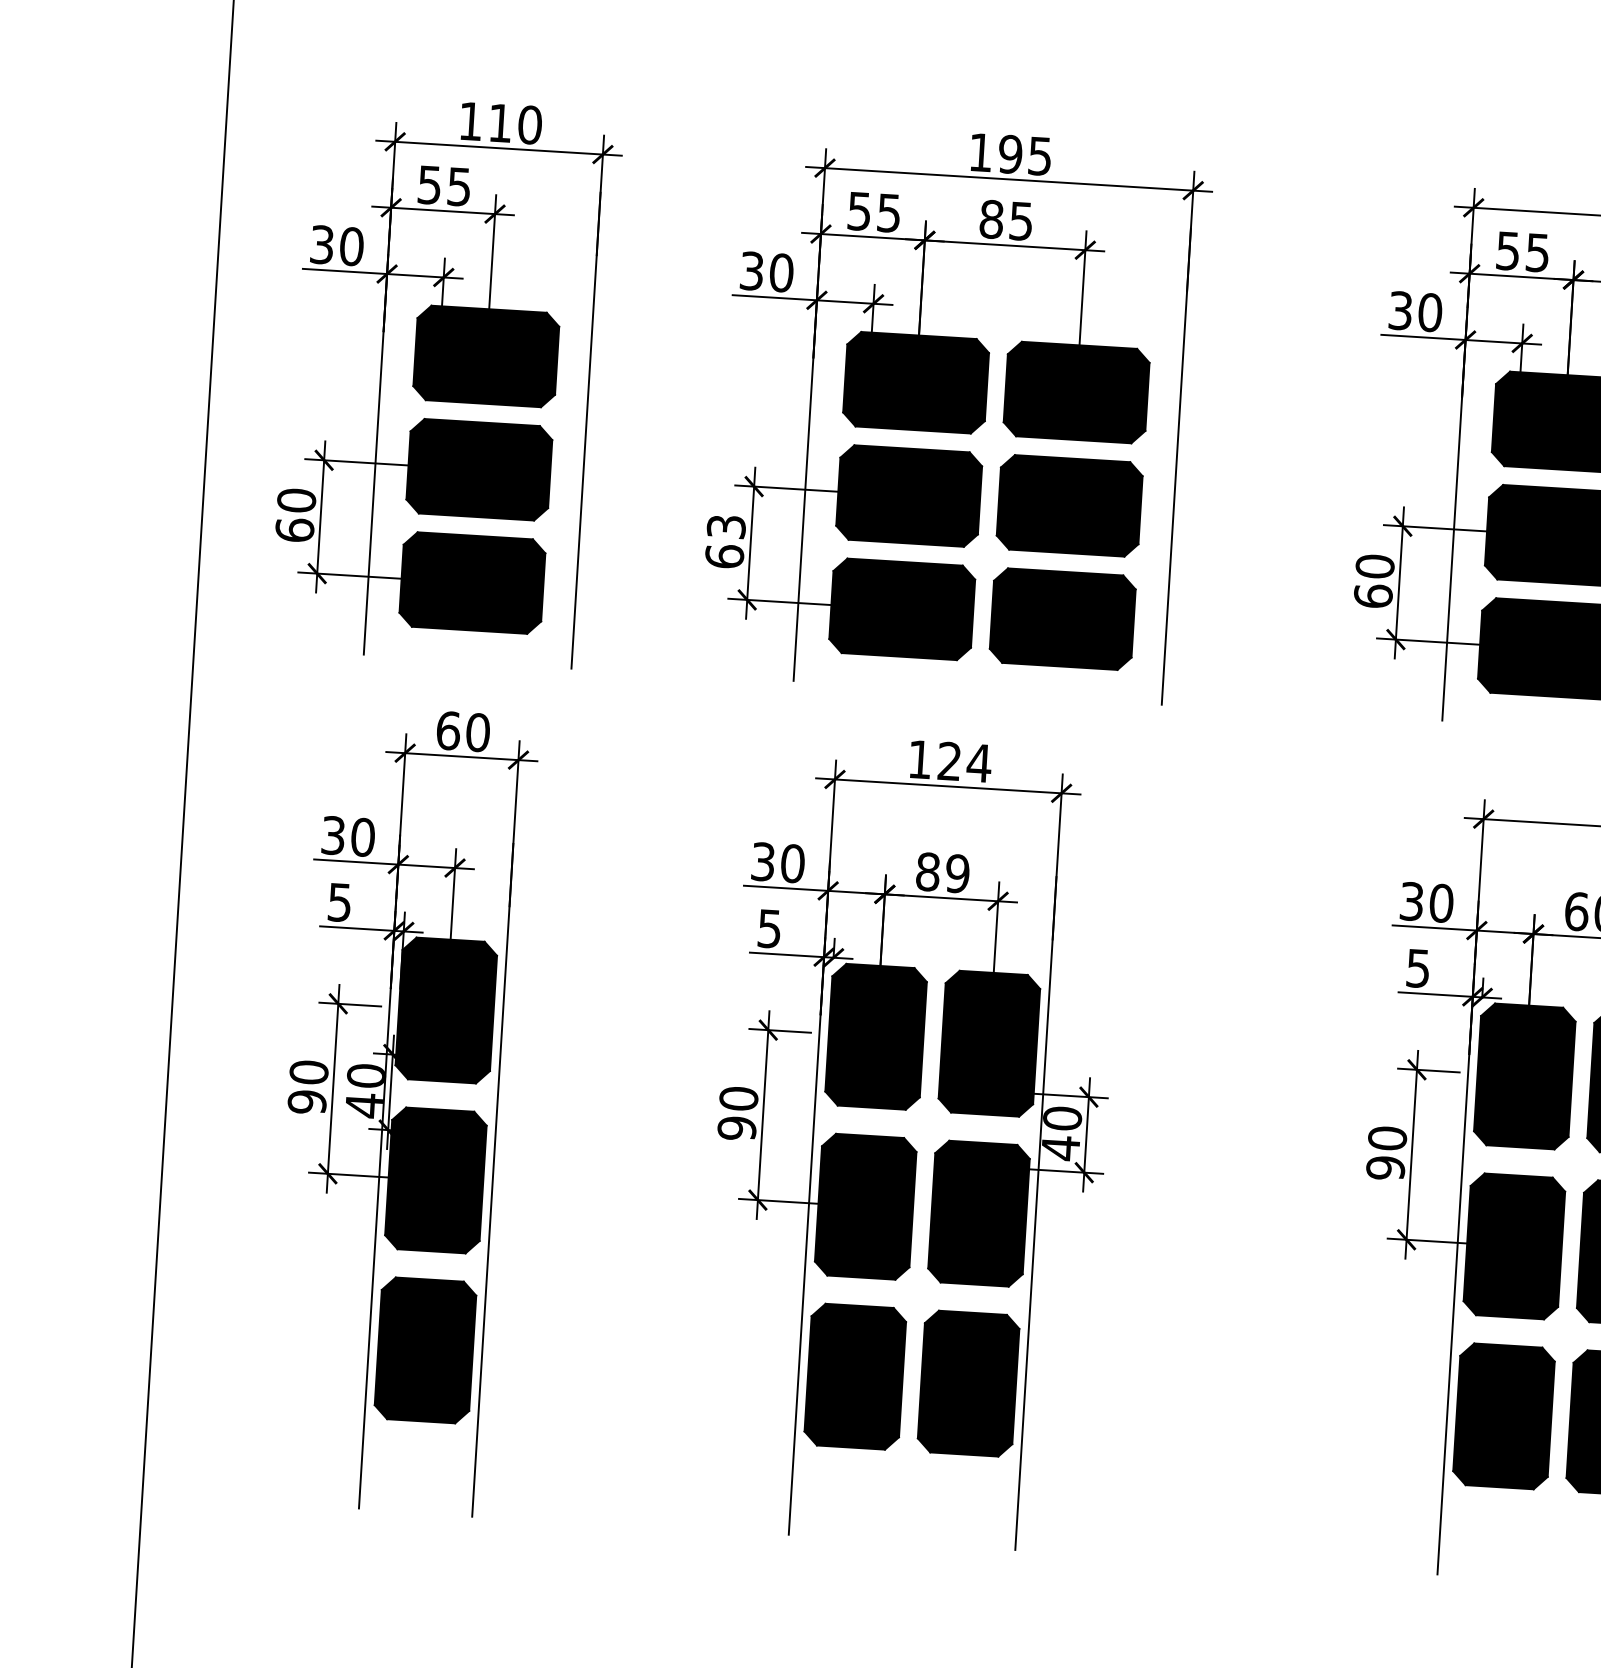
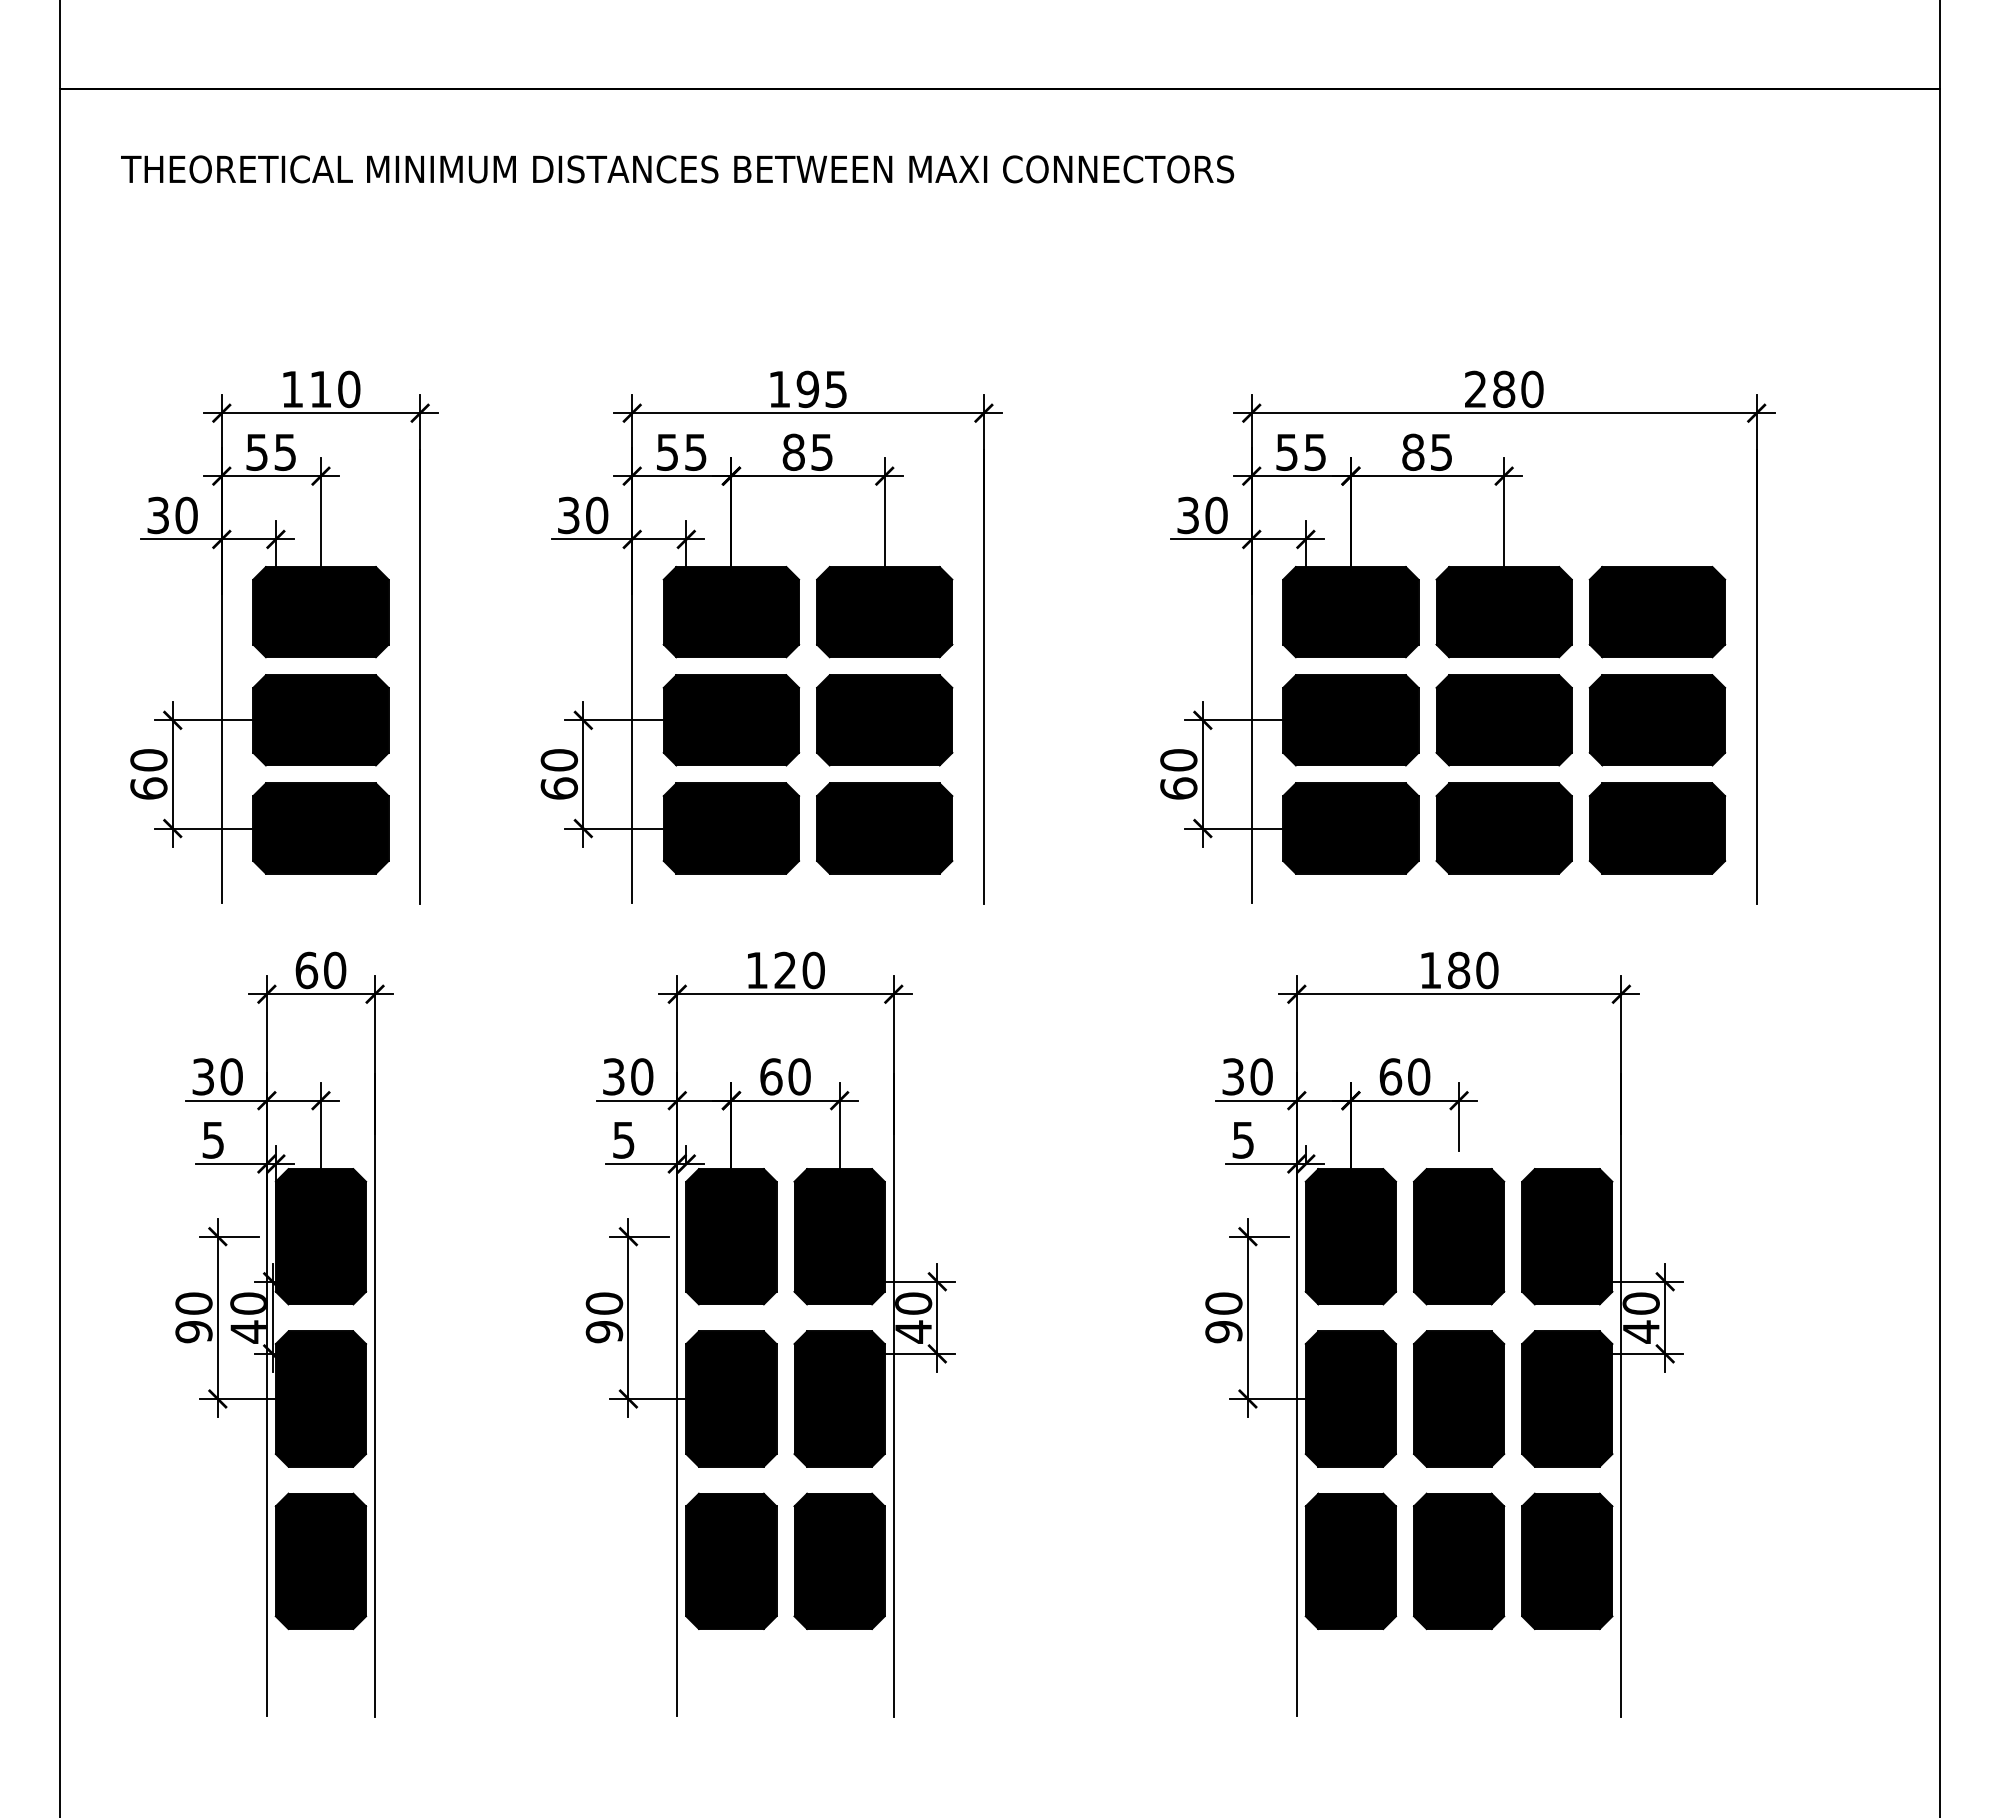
text: (726, 527) -> (559, 760), 63 -> 60
text: (979, 763) -> (813, 970), 124 -> 120
text: (943, 872) -> (785, 1076), 89 -> 60

